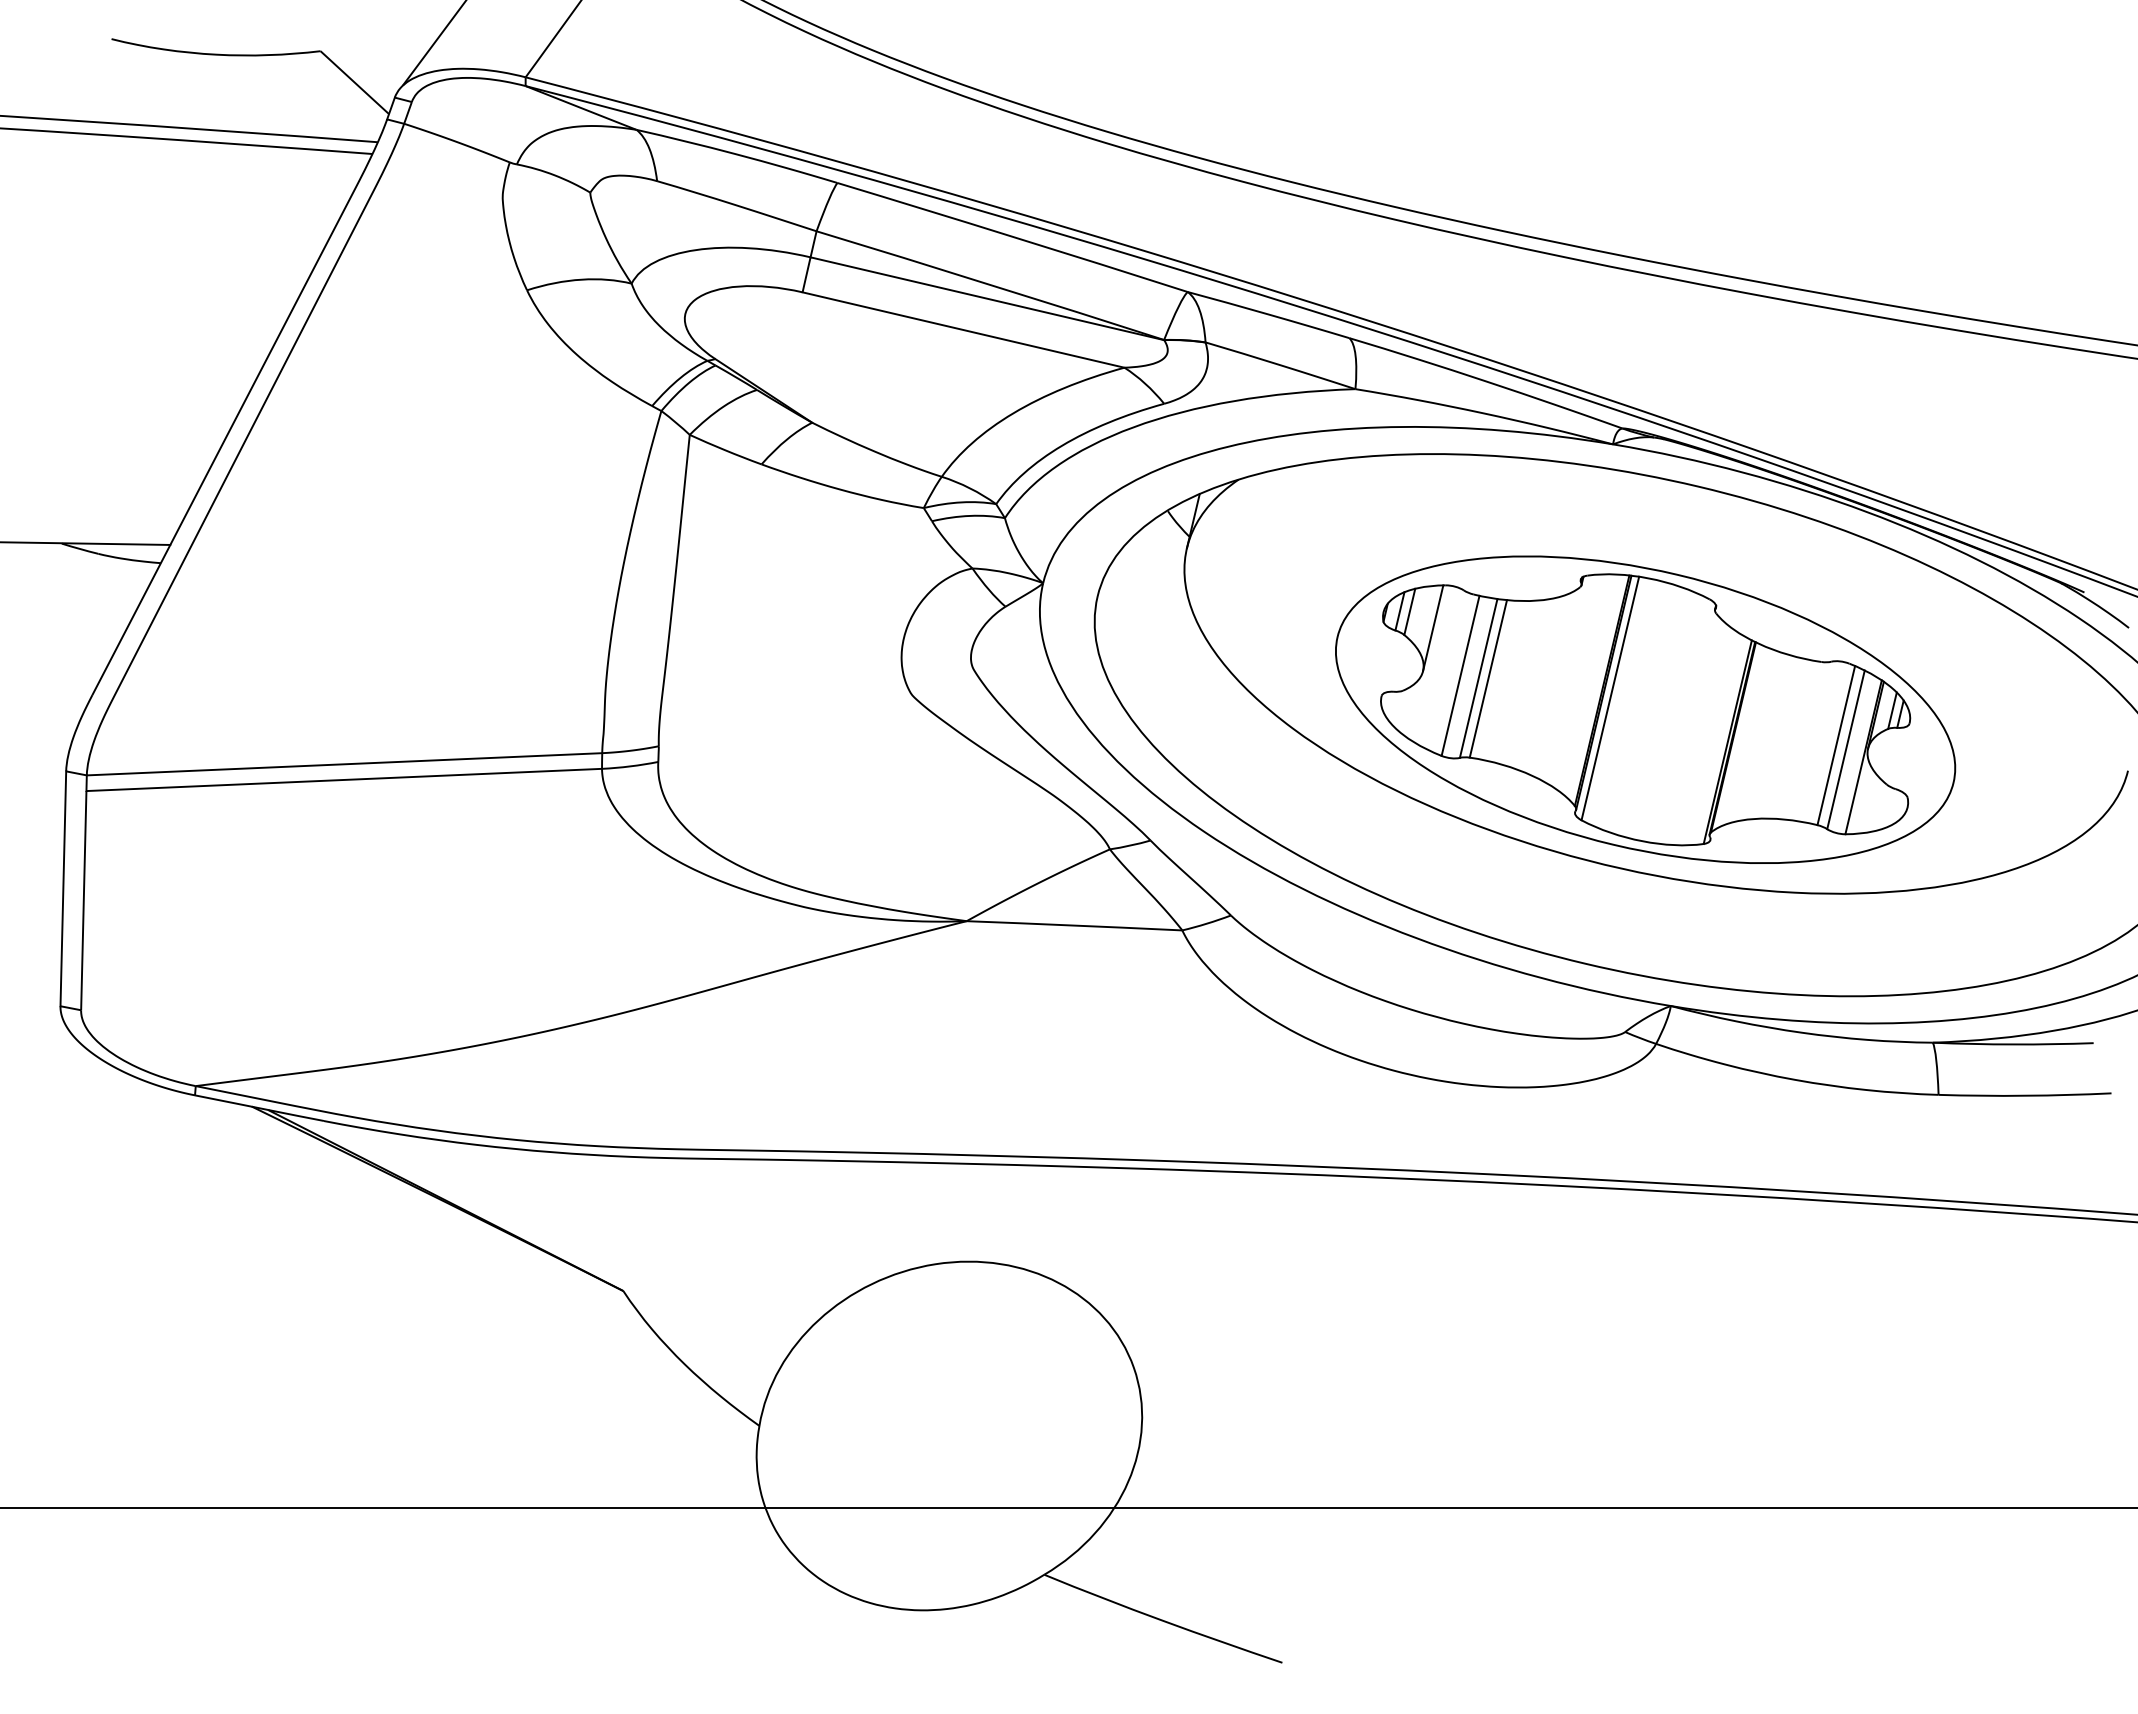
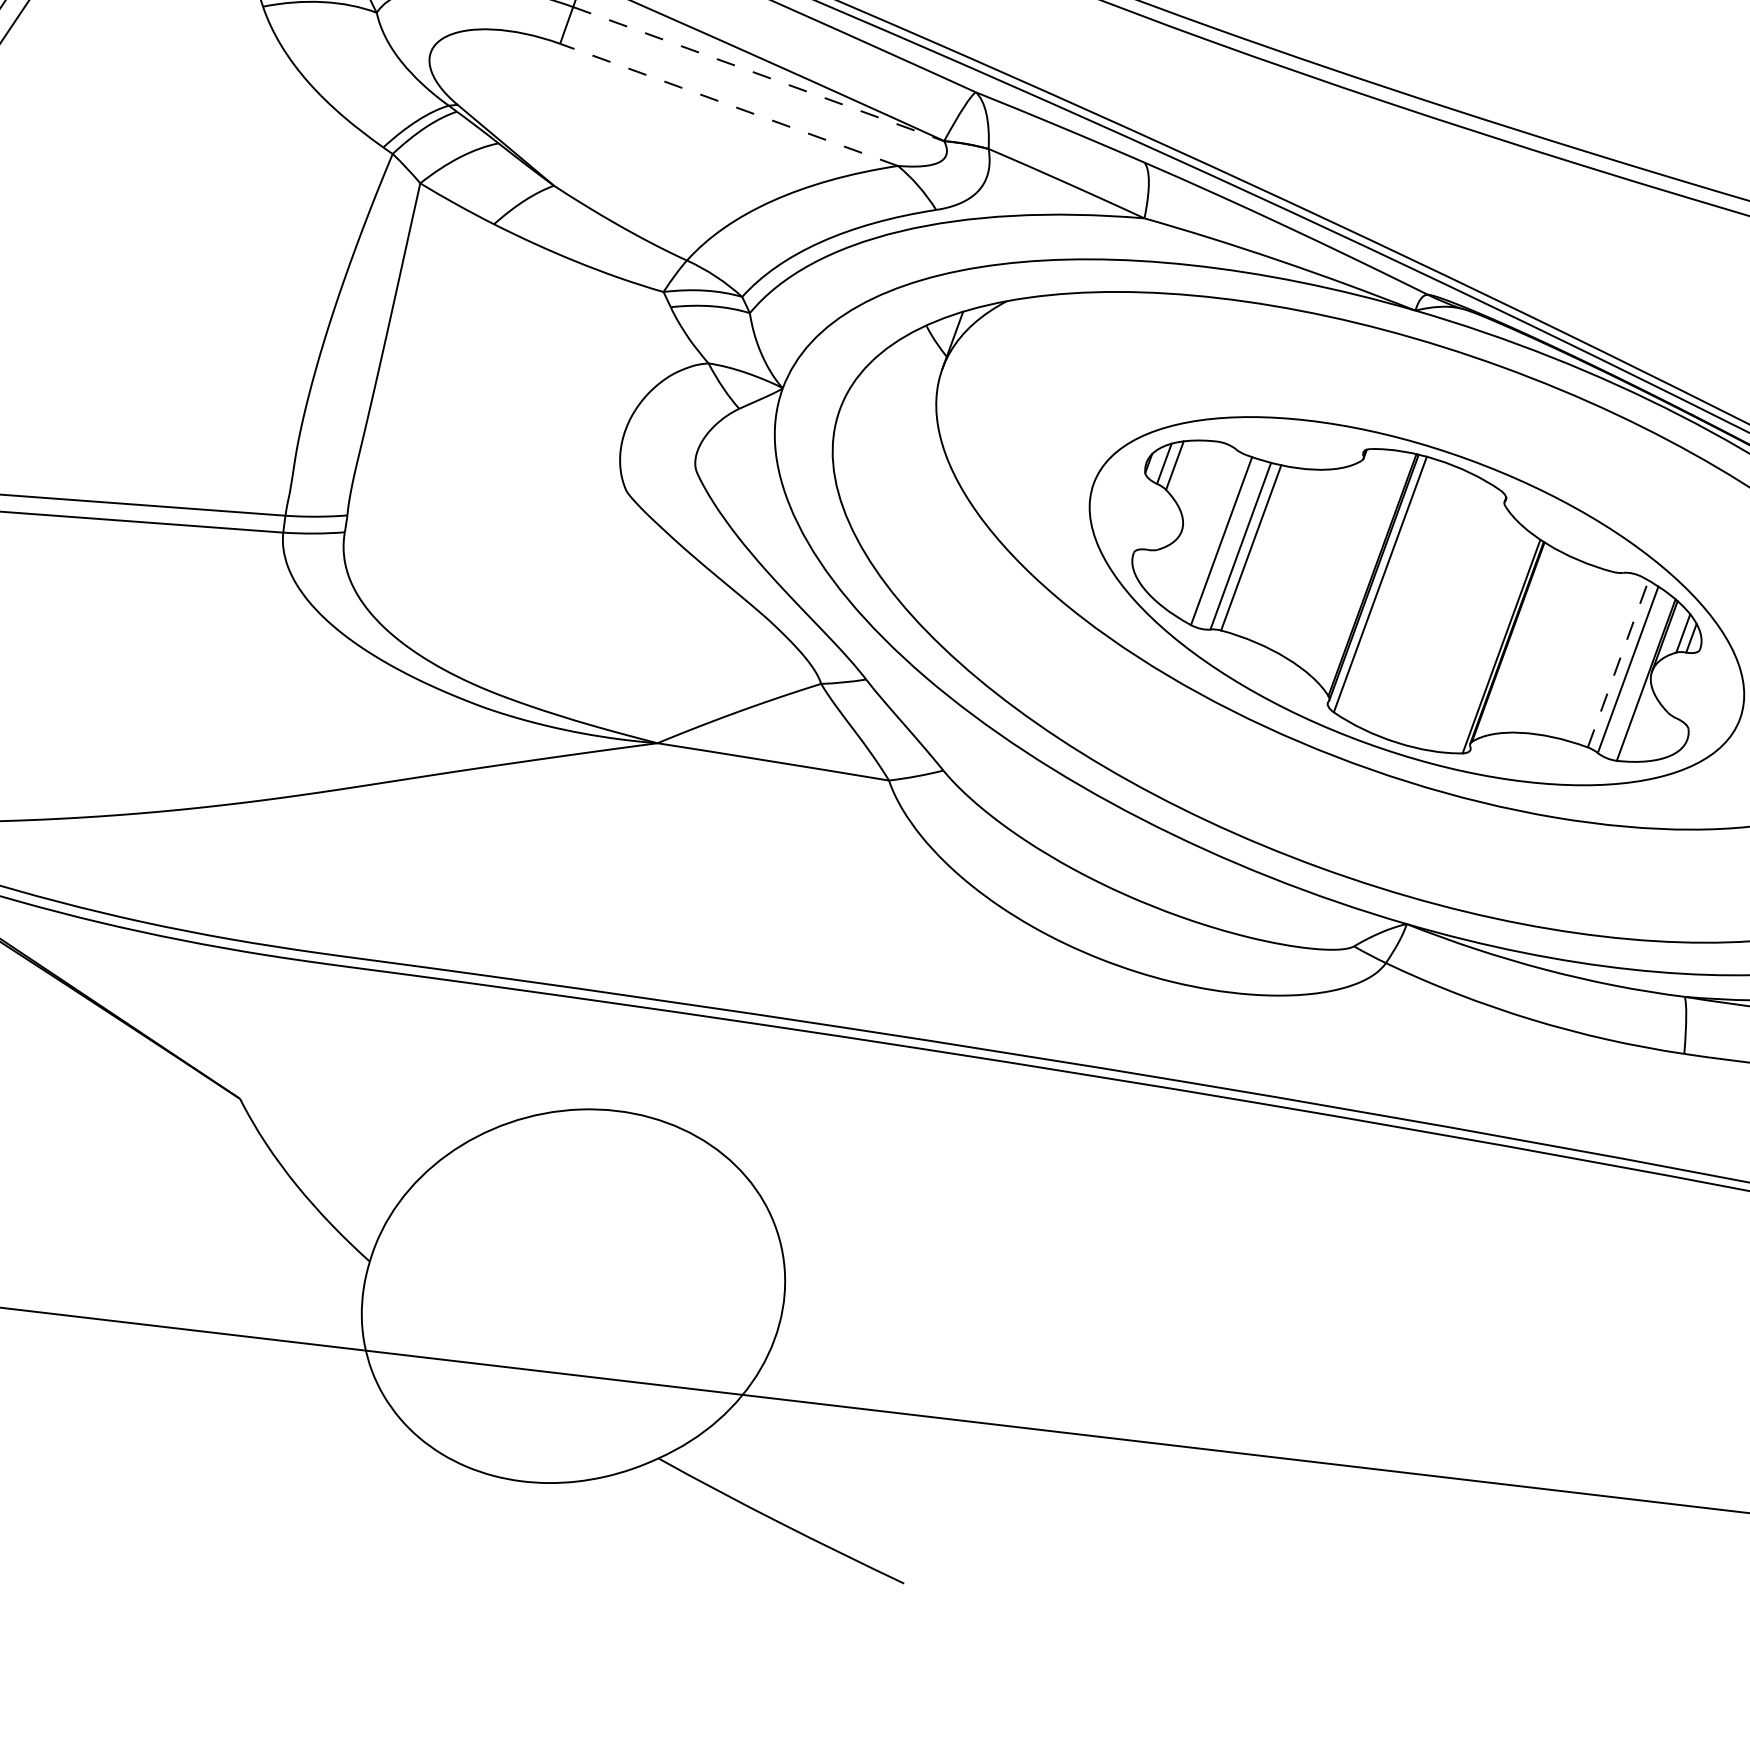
line: (987, 298) -> (758, 73), solid -> dashed
line: (963, 329) -> (729, 104), solid -> dashed
line: (1433, 628) -> (1198, 486), removed
line: (1836, 745) -> (1618, 663), solid -> dashed

